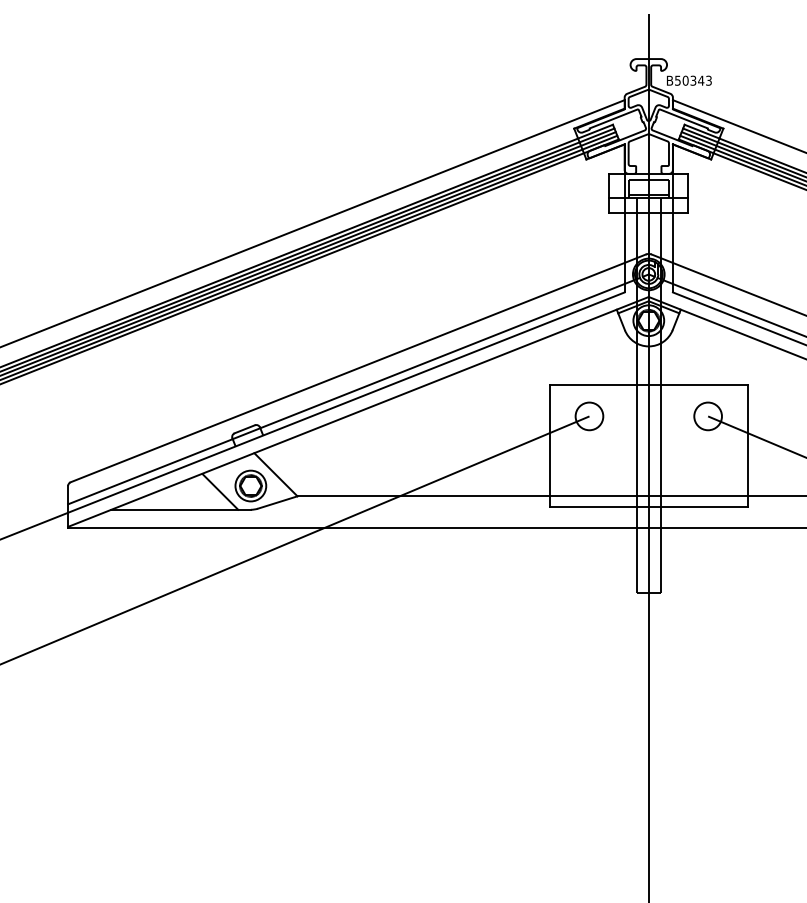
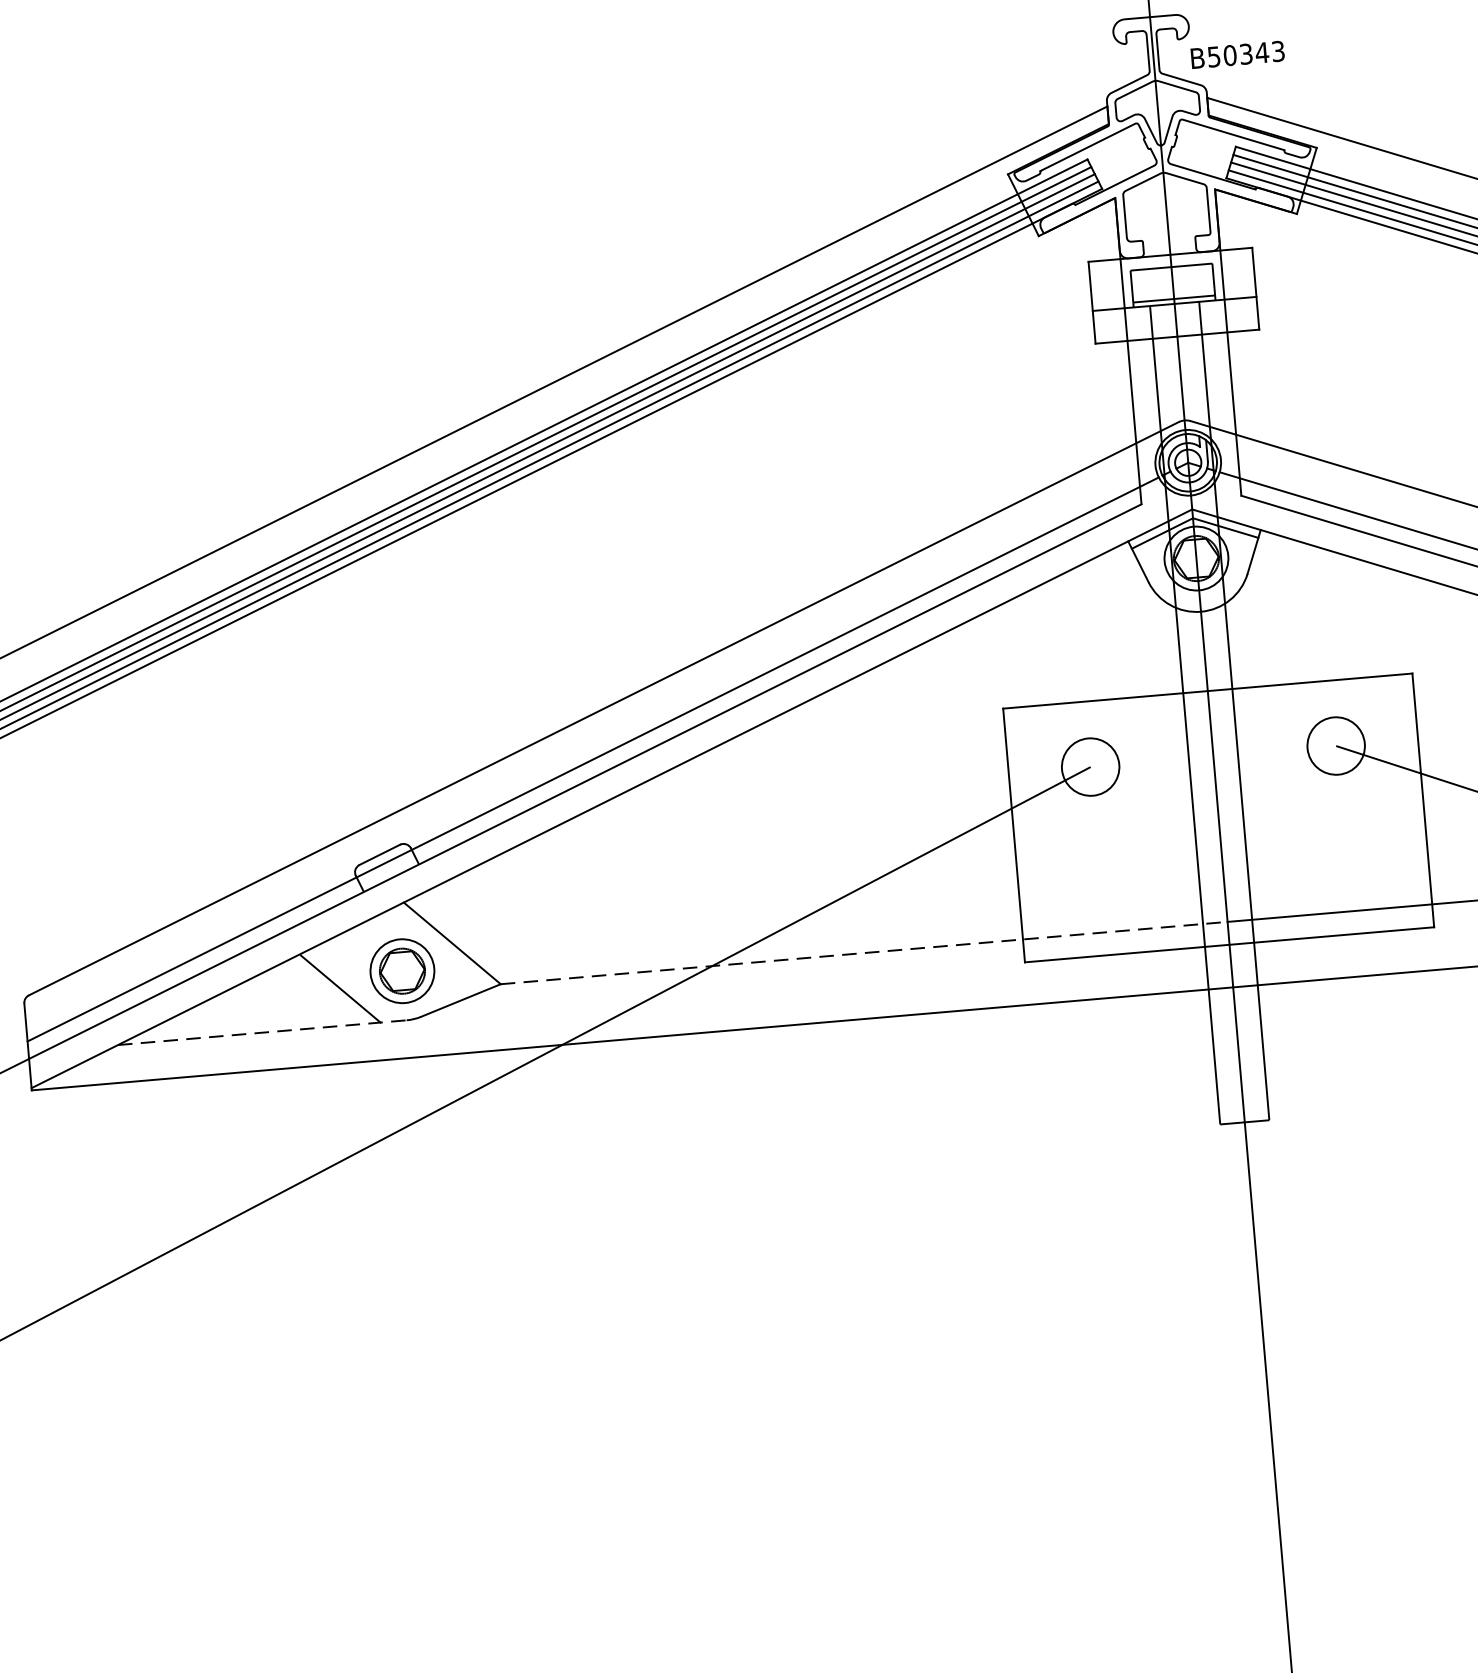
line: (473, 496) -> (864, 953), solid -> dashed
line: (181, 509) -> (263, 1032), solid -> dashed

